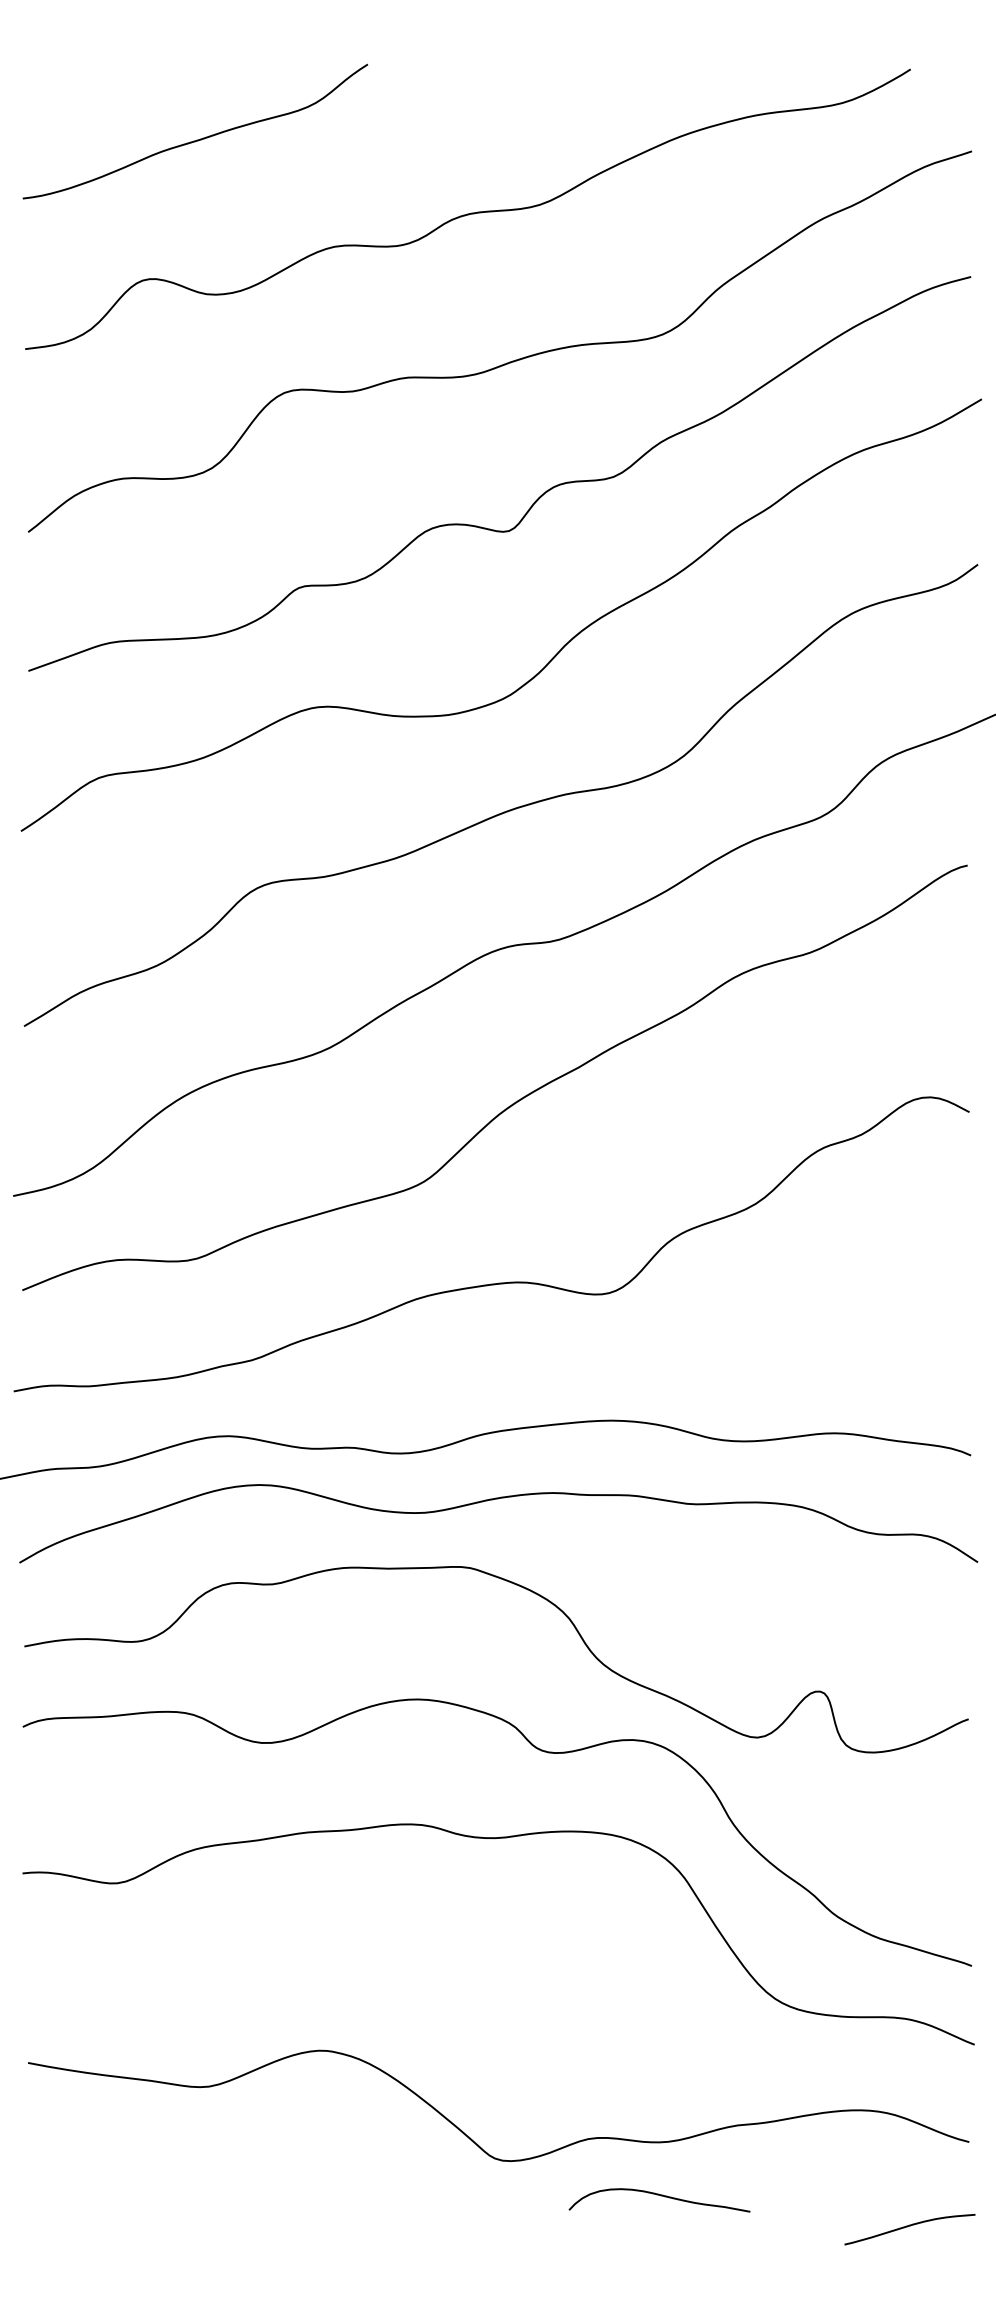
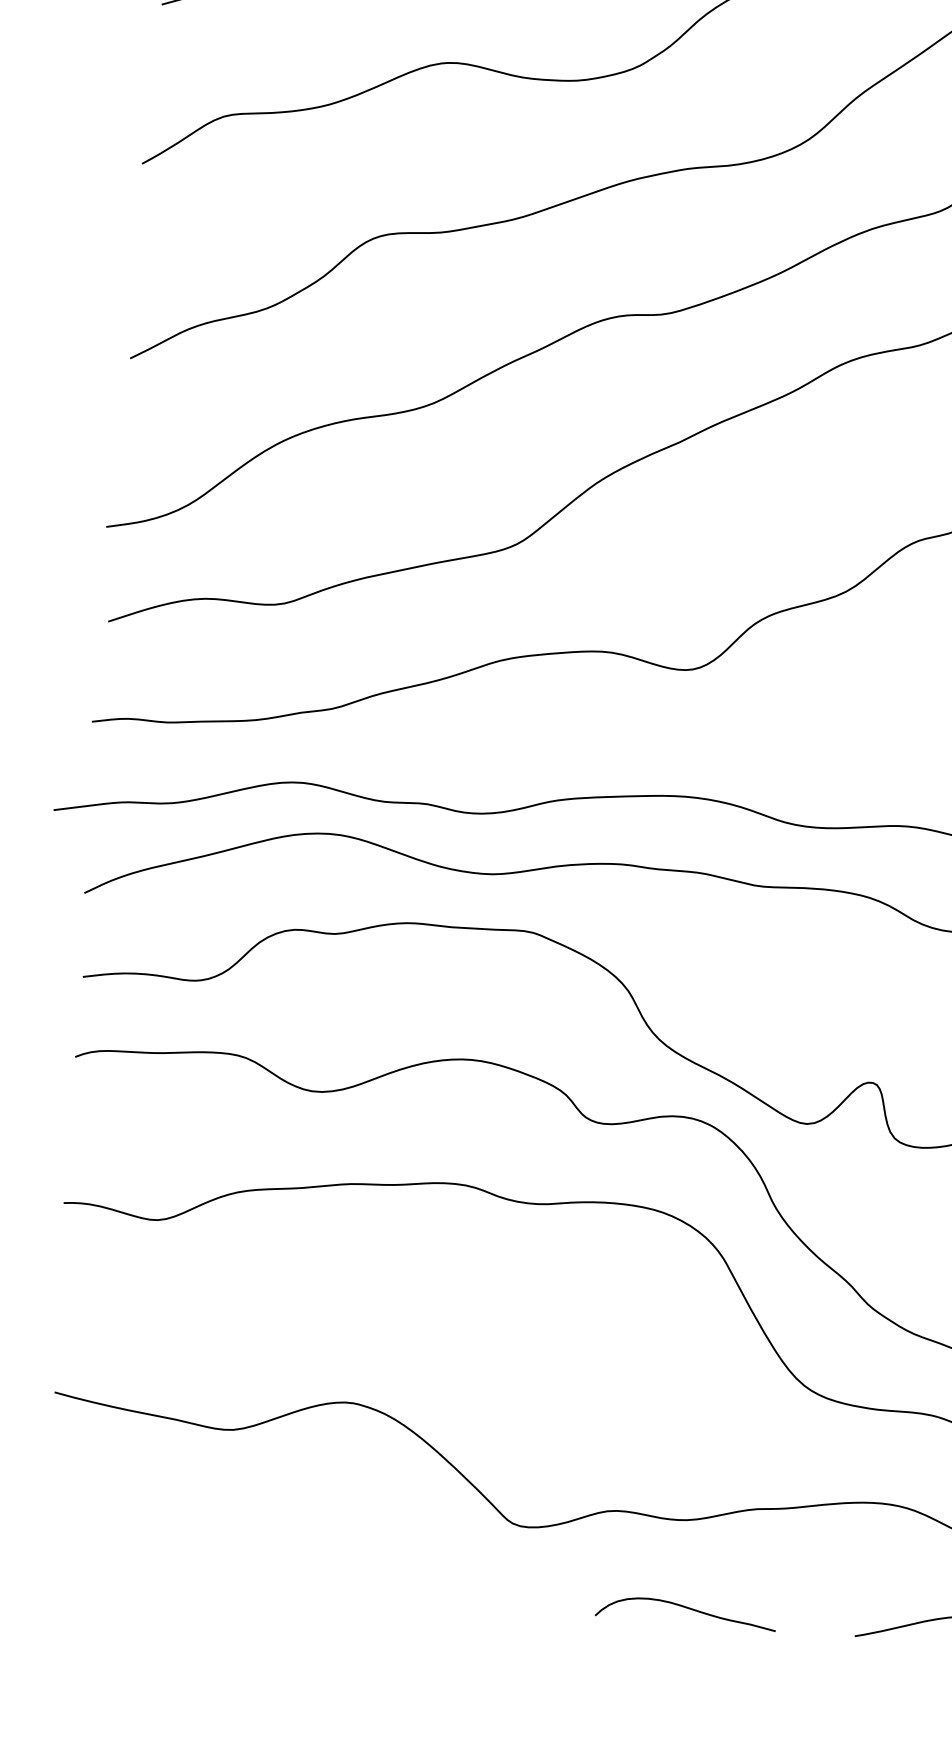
curve: (660, 2196) -> (687, 1609), moved

